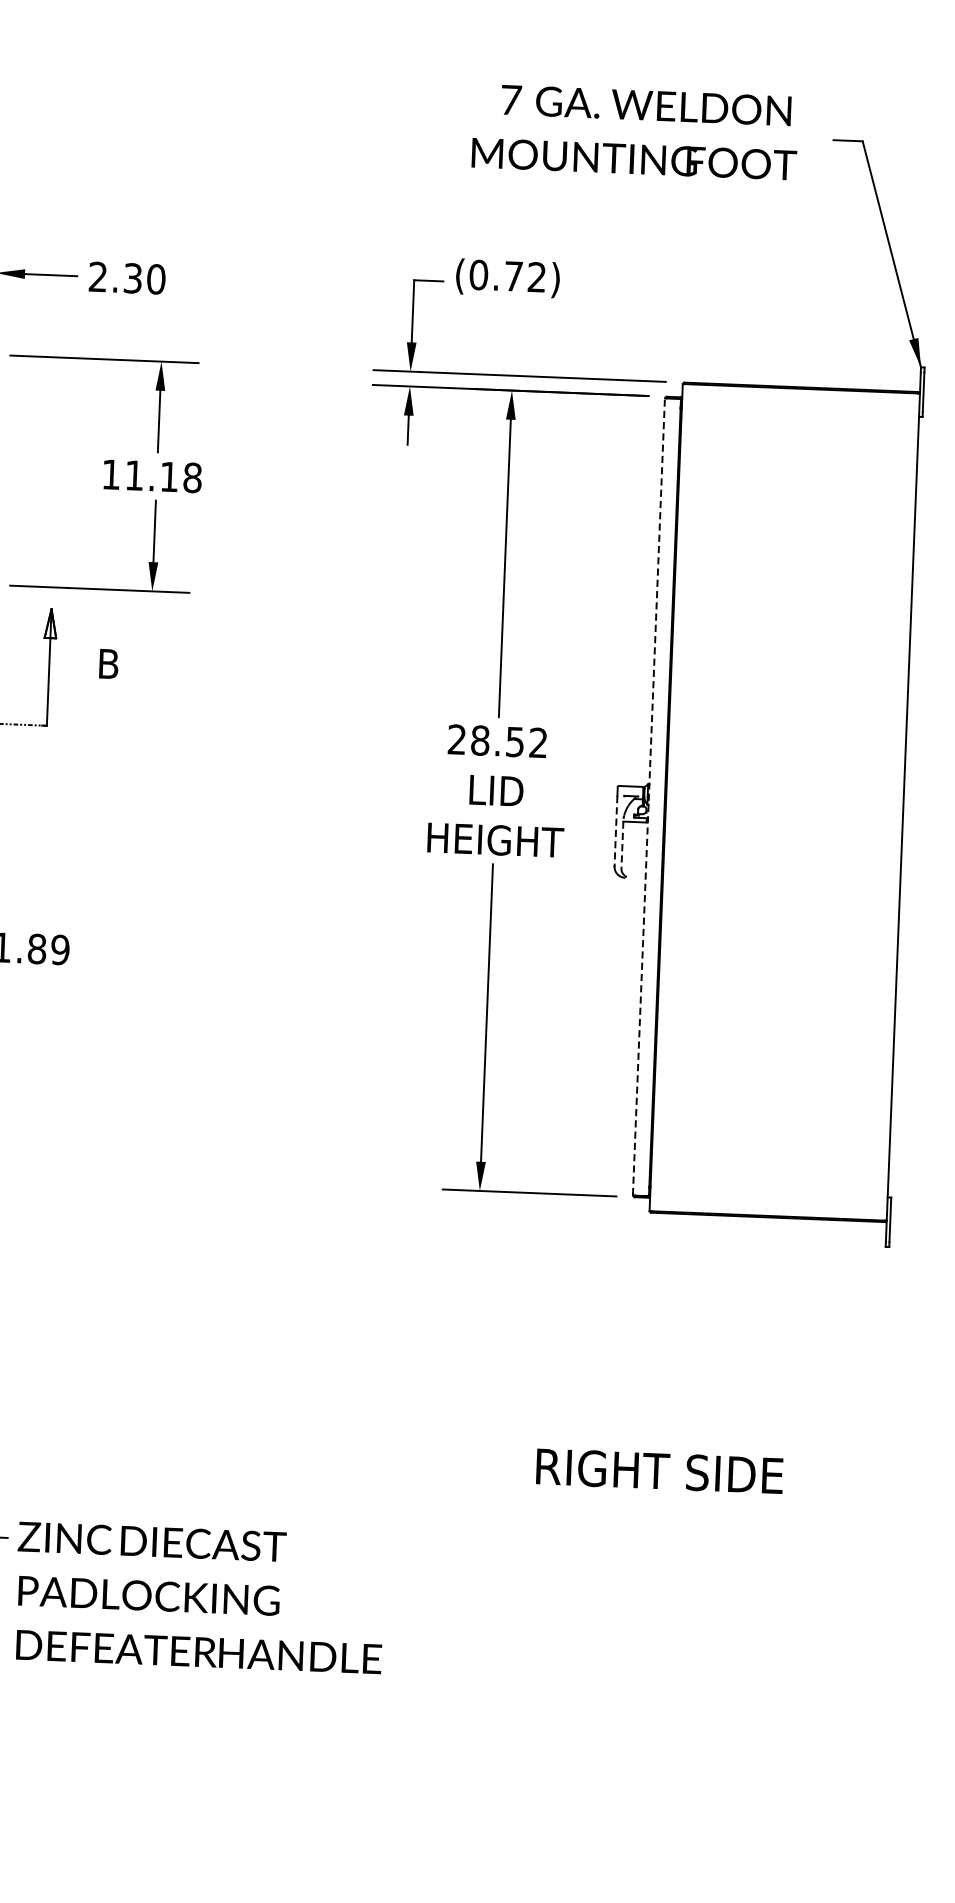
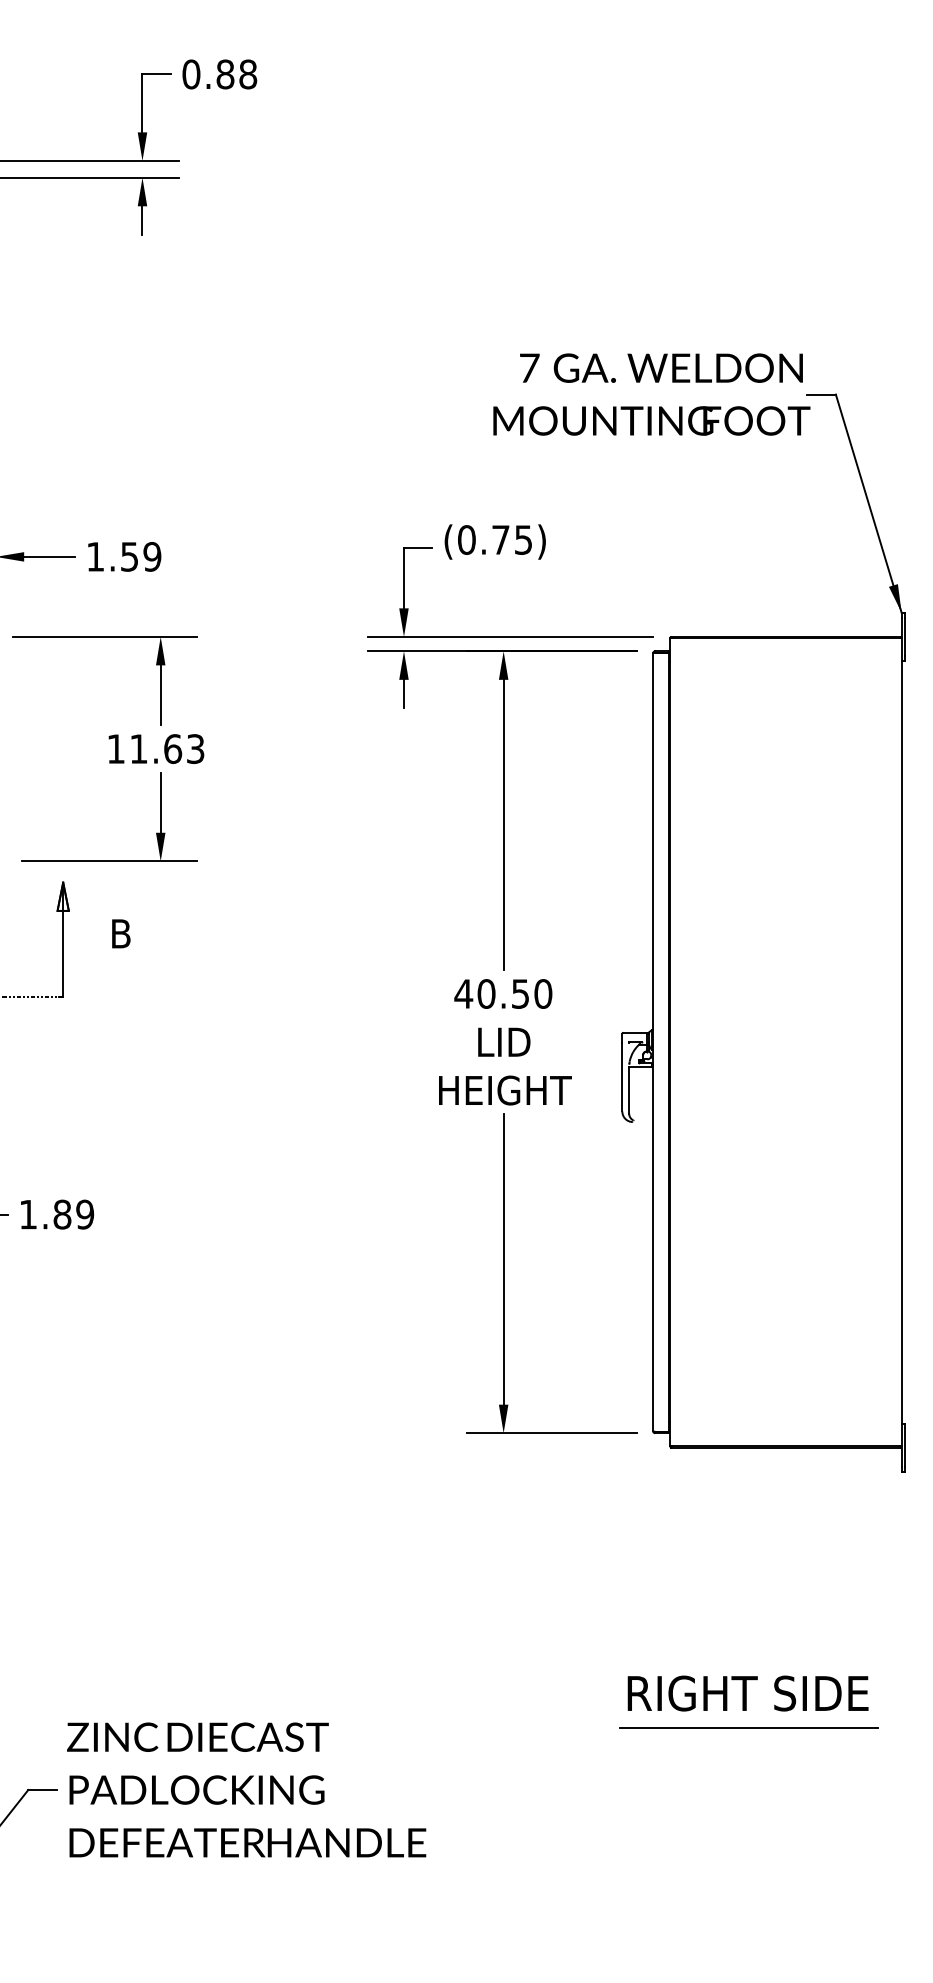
text: (635, 132) -> (651, 394), moved
text: (536, 276) -> (523, 539), (0.72) -> (0.75)
text: (127, 277) -> (124, 556), 2.30 -> 1.59
text: (181, 477) -> (184, 749), 11.18 -> 11.63
text: (497, 740) -> (503, 993), 28.52 -> 40.50
line: (649, 797) -> (653, 1042), dashed -> solid
line: (616, 831) -> (622, 1077), dashed -> solid
line: (622, 845) -> (629, 1090), dashed -> solid
text: (659, 1471) -> (747, 1693), moved
line: (719, 1502) -> (749, 1727), added
text: (199, 1597) -> (246, 1789), moved

